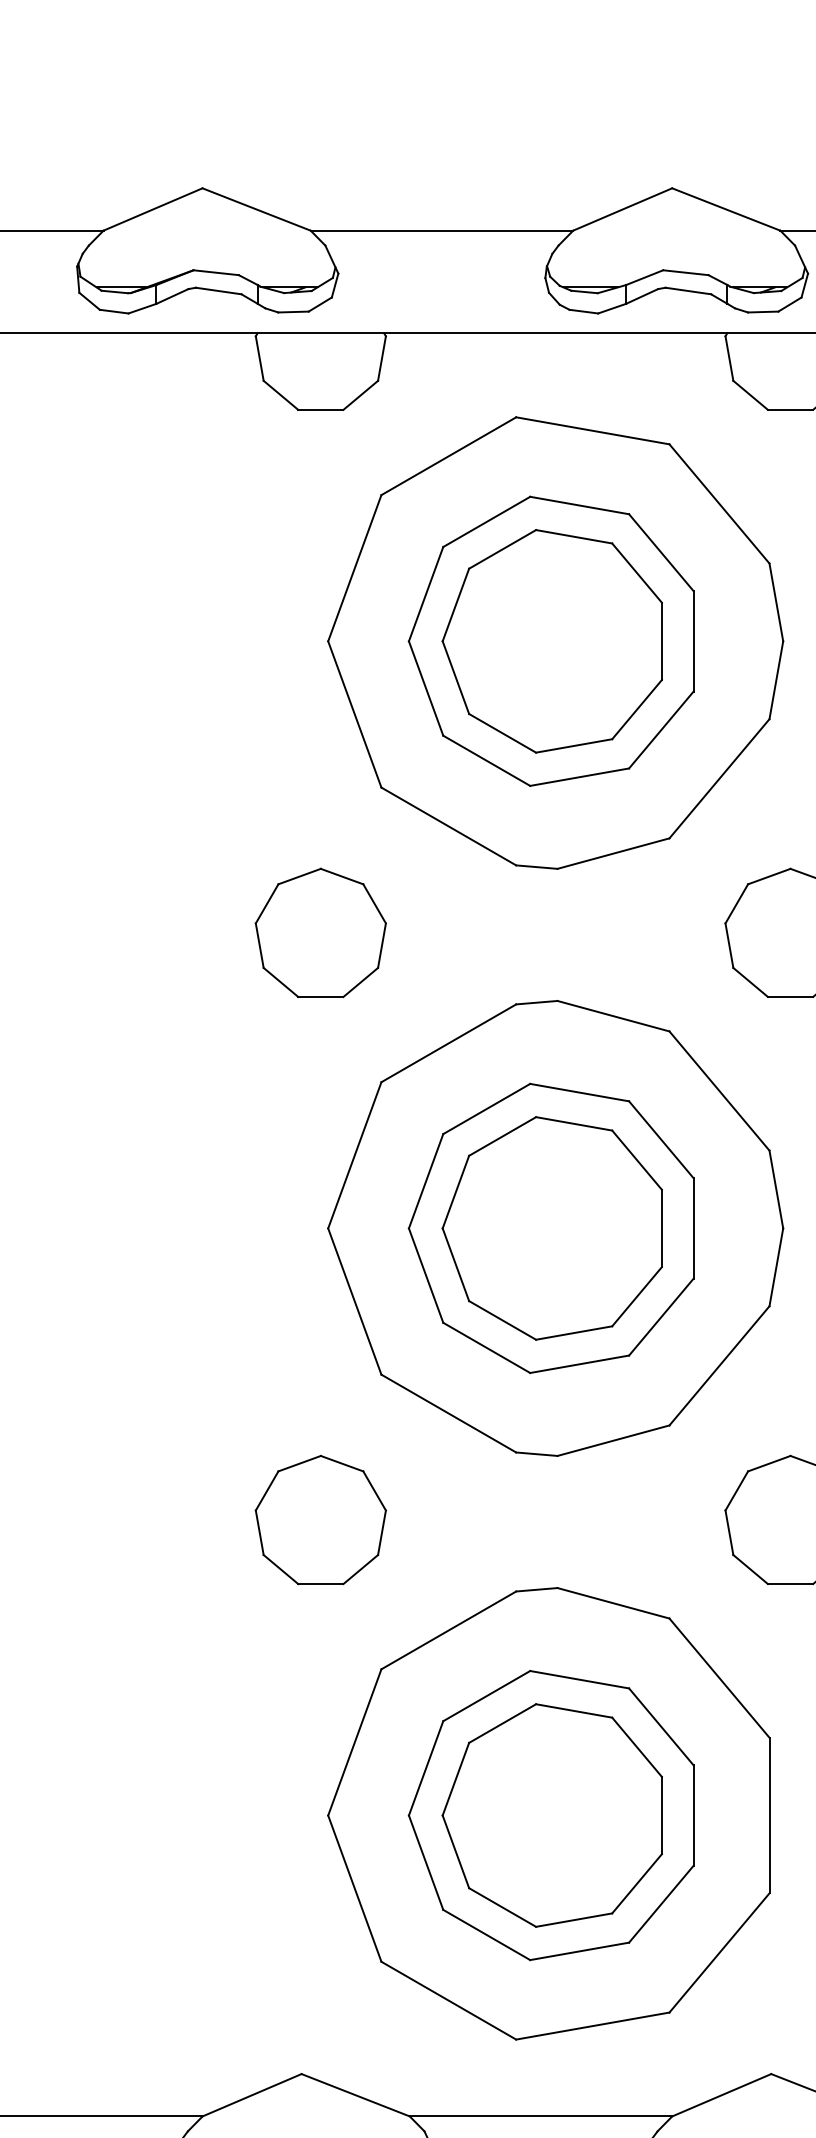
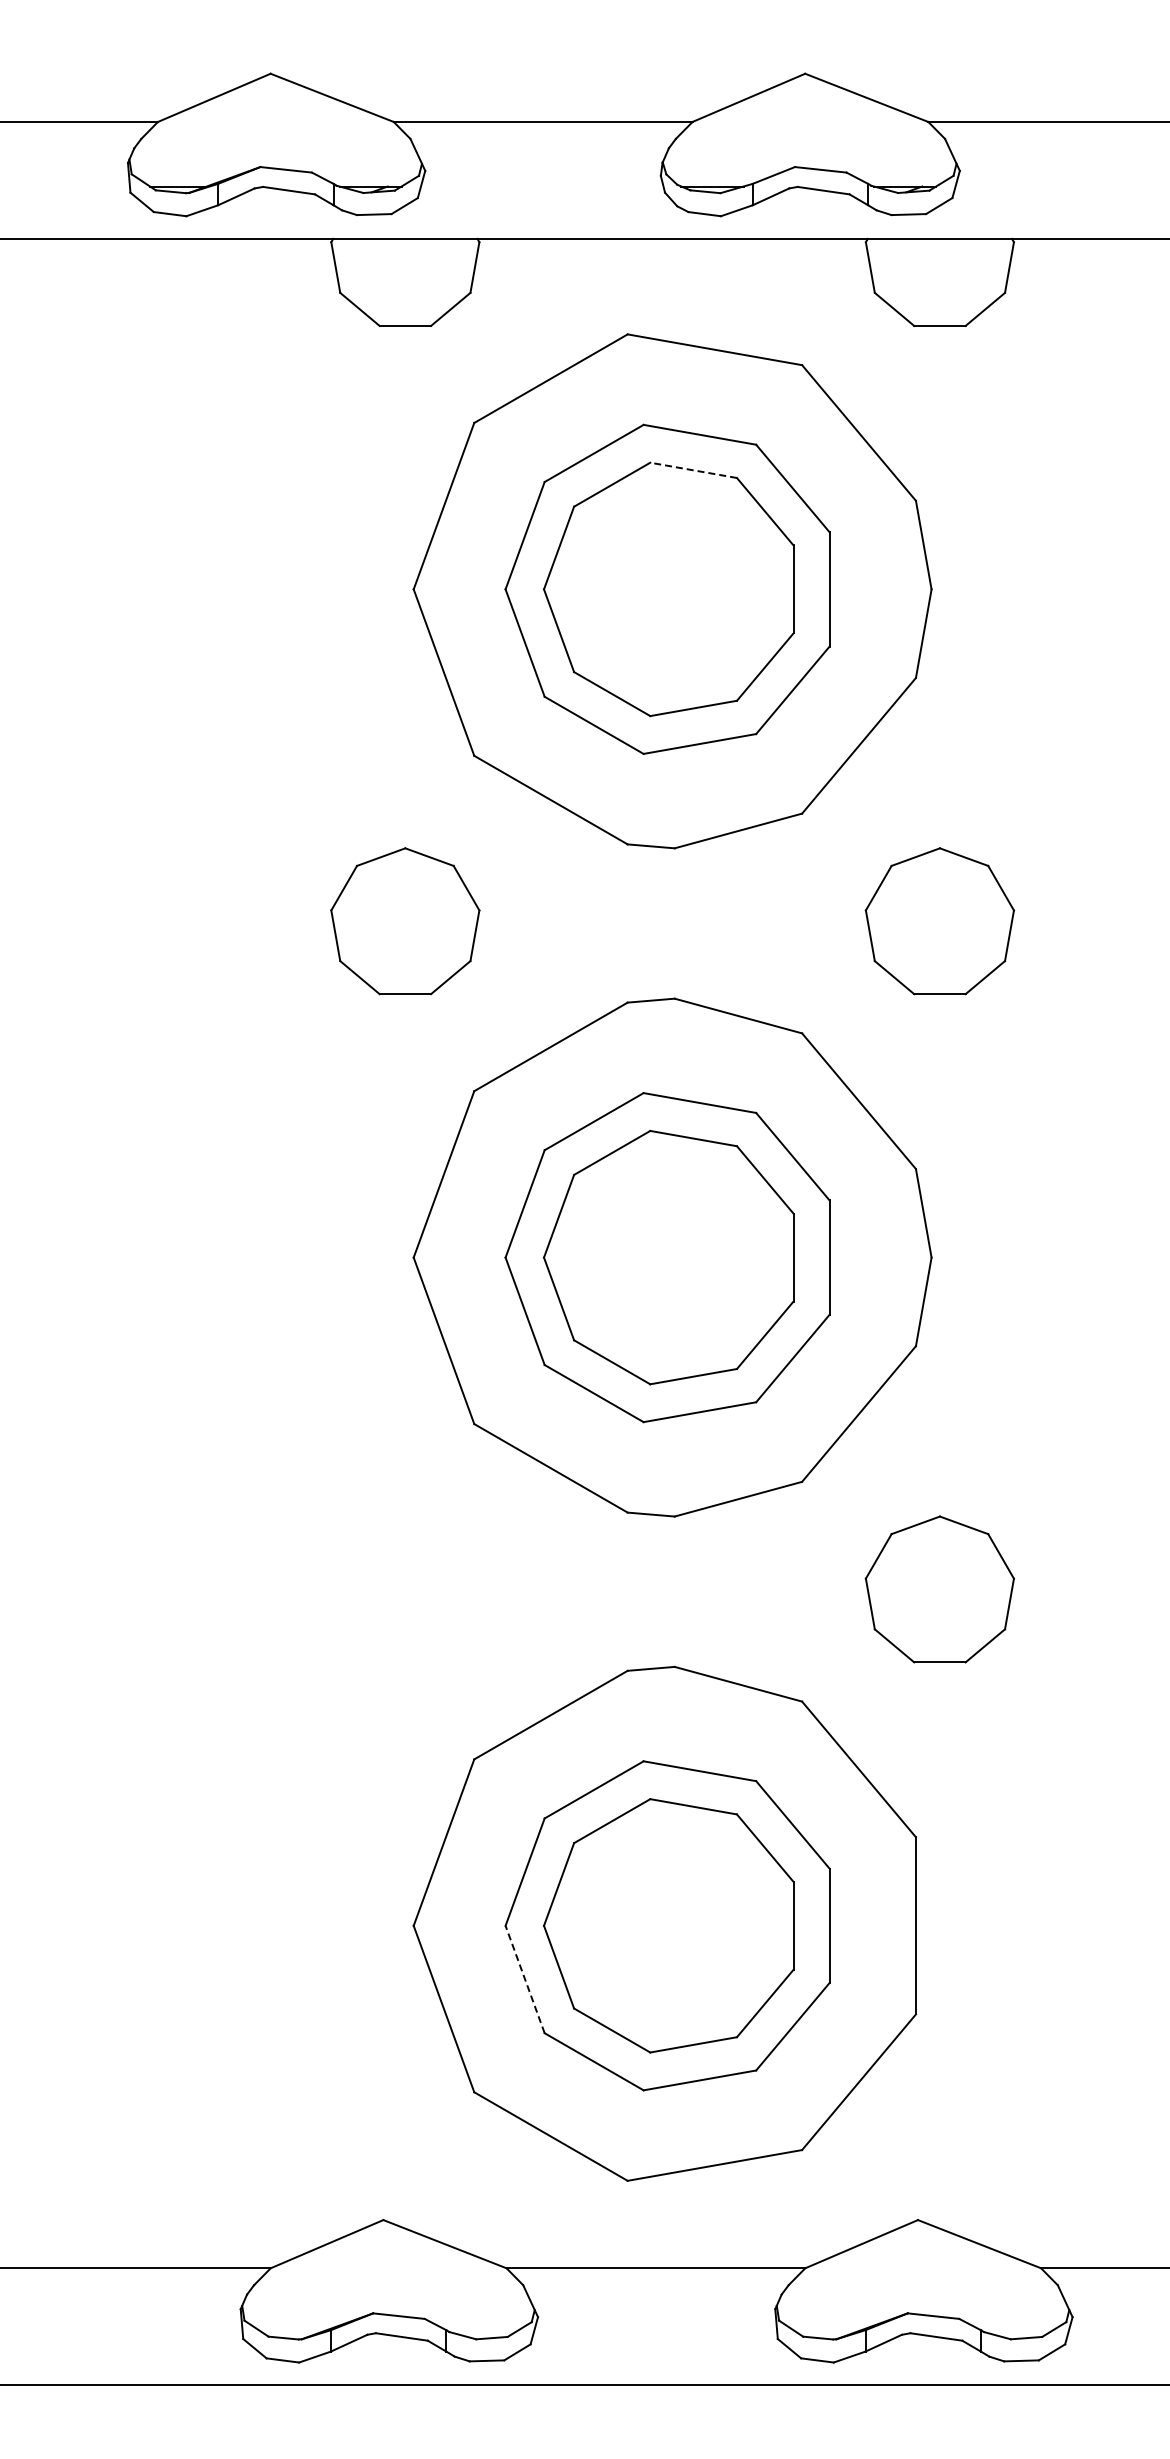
line: (574, 536) -> (693, 470), solid -> dashed
part: (321, 1520) -> (405, 1589), removed
line: (425, 1862) -> (524, 1979), solid -> dashed

